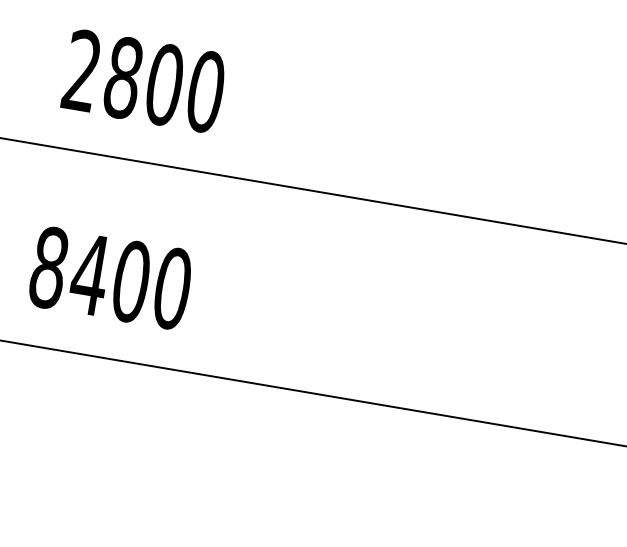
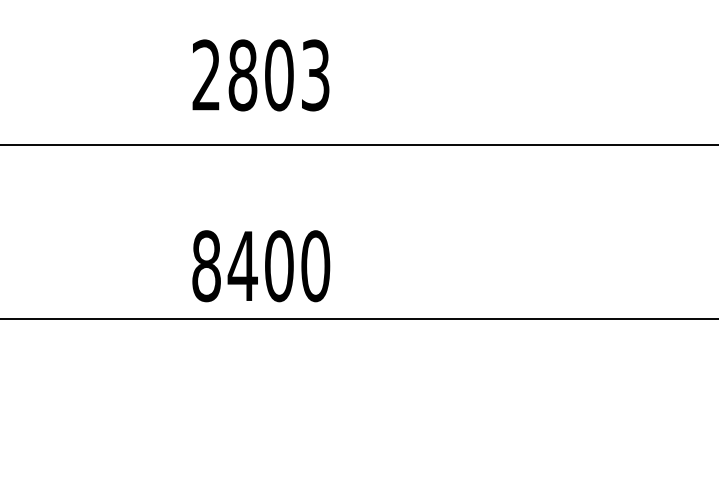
text: (205, 91) -> (315, 75), 2800 -> 2803
text: (111, 278) -> (261, 266), moved

